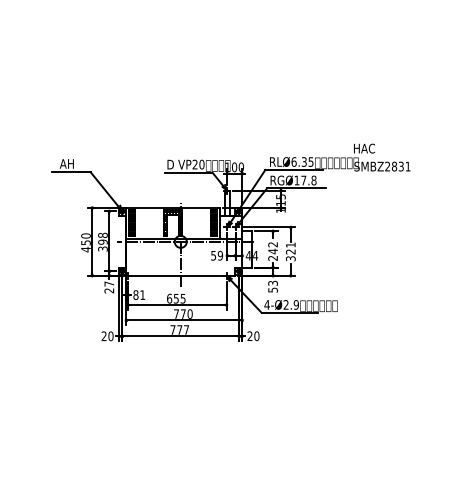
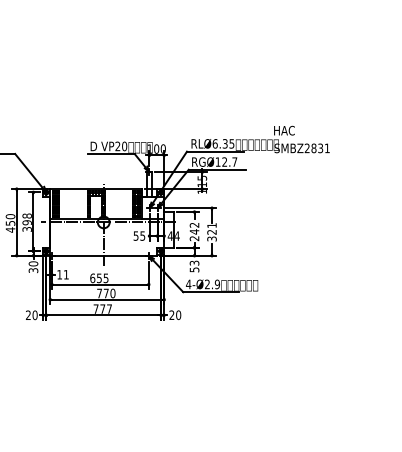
text: (308, 180) -> (229, 162), RGØ17.8 -> RGØ12.7
text: (220, 255) -> (142, 235), 59 -> 55
text: (109, 287) -> (33, 267), 27 -> 30
text: (135, 294) -> (59, 274), 81 -> 11

